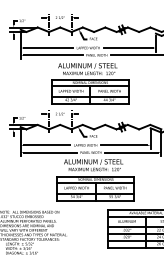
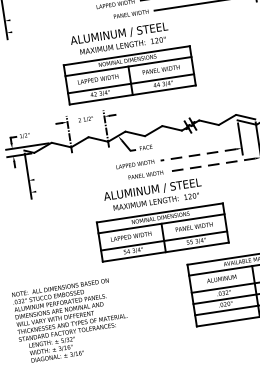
line: (48, 48) -> (50, 14), removed
line: (53, 55) -> (60, 25), removed
line: (47, 145) -> (72, 174), removed
line: (123, 145) -> (197, 155), solid -> dashed
line: (50, 152) -> (79, 184), removed
line: (131, 152) -> (212, 164), solid -> dashed

